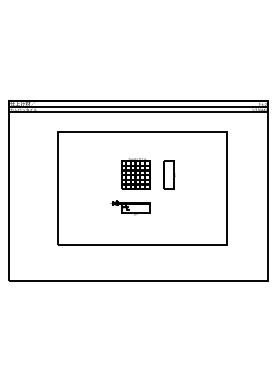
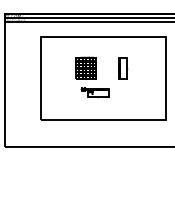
part: (135, 173) -> (86, 67), moved

